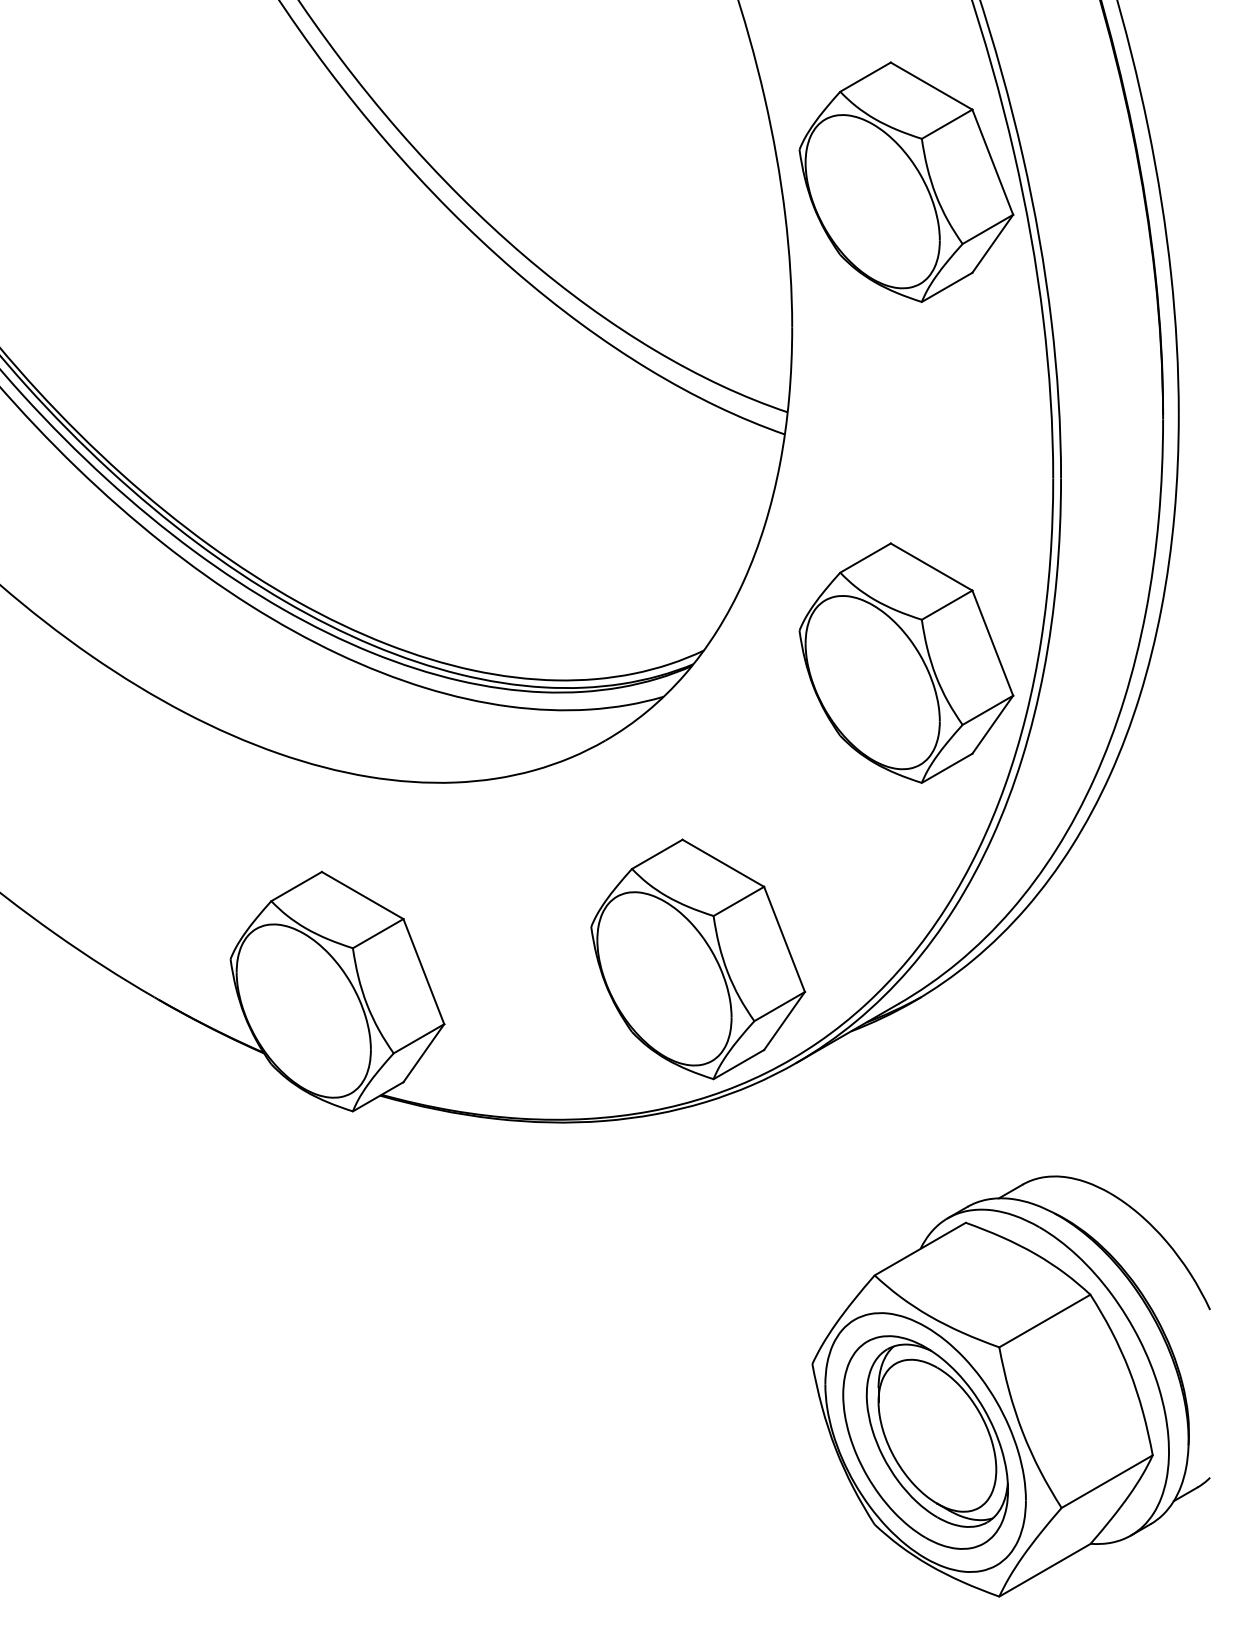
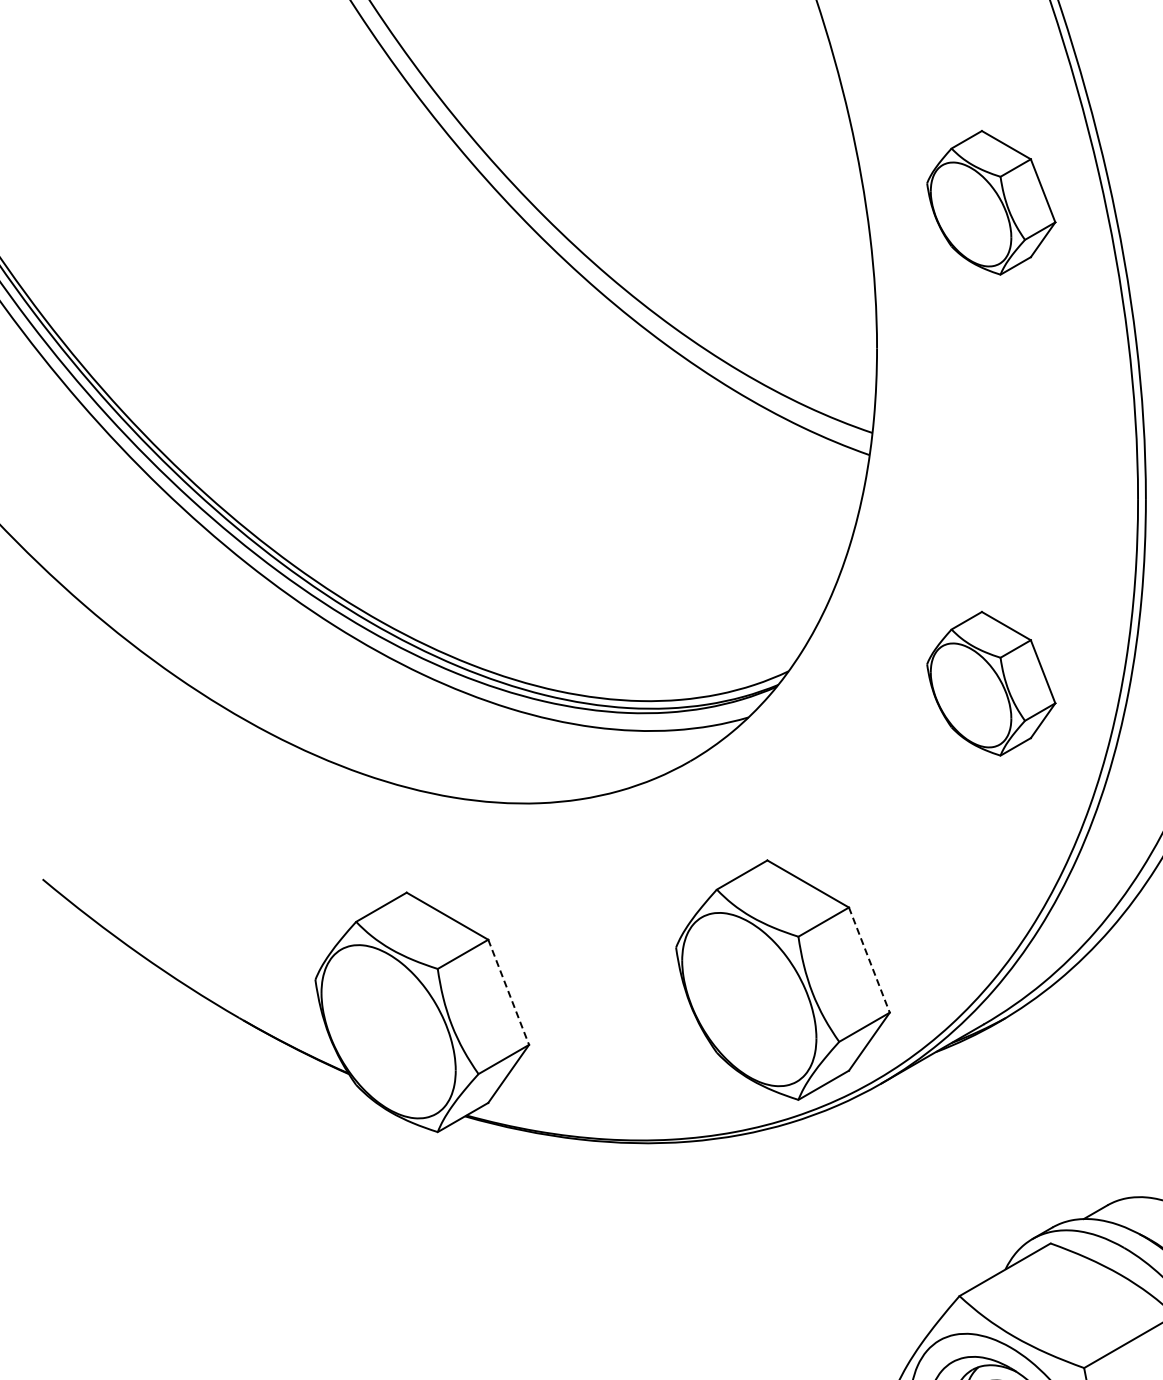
part: (906, 181) -> (991, 202), size x0.6
part: (906, 662) -> (991, 683), size x0.6
line: (784, 939) -> (869, 960), solid -> dashed
line: (424, 972) -> (509, 993), solid -> dashed

